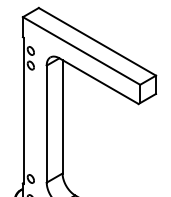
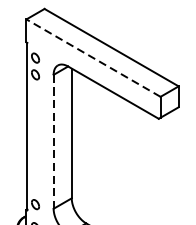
line: (81, 50) -> (93, 57), solid -> dashed
line: (46, 124) -> (53, 142), solid -> dashed

